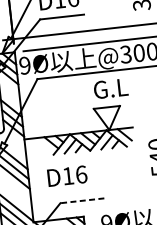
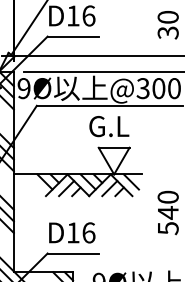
text: (111, 88) -> (109, 126), moved
text: (67, 175) -> (72, 232), moved
line: (82, 200) -> (73, 253), dashed -> solid

